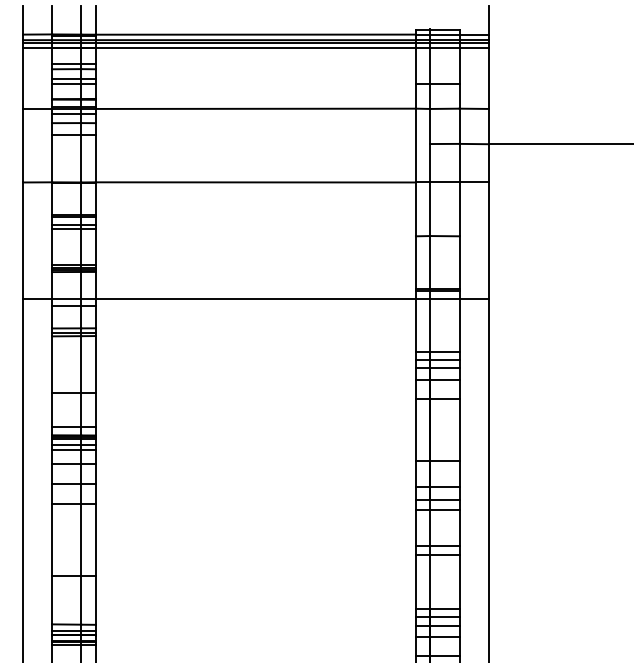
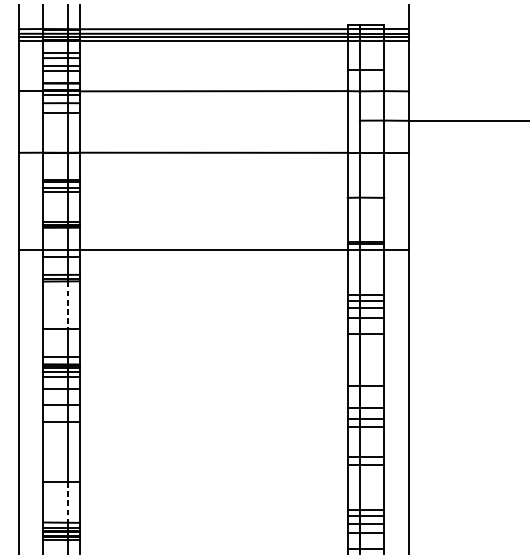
line: (81, 364) -> (68, 305), solid -> dashed
line: (81, 600) -> (68, 502), solid -> dashed

